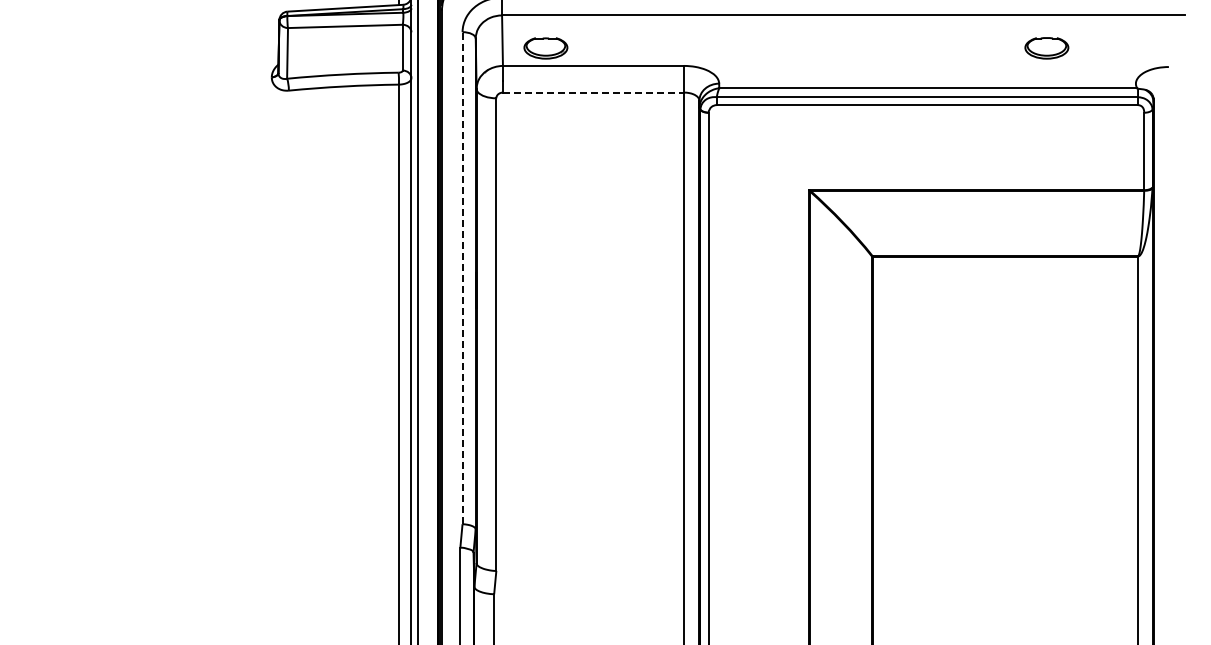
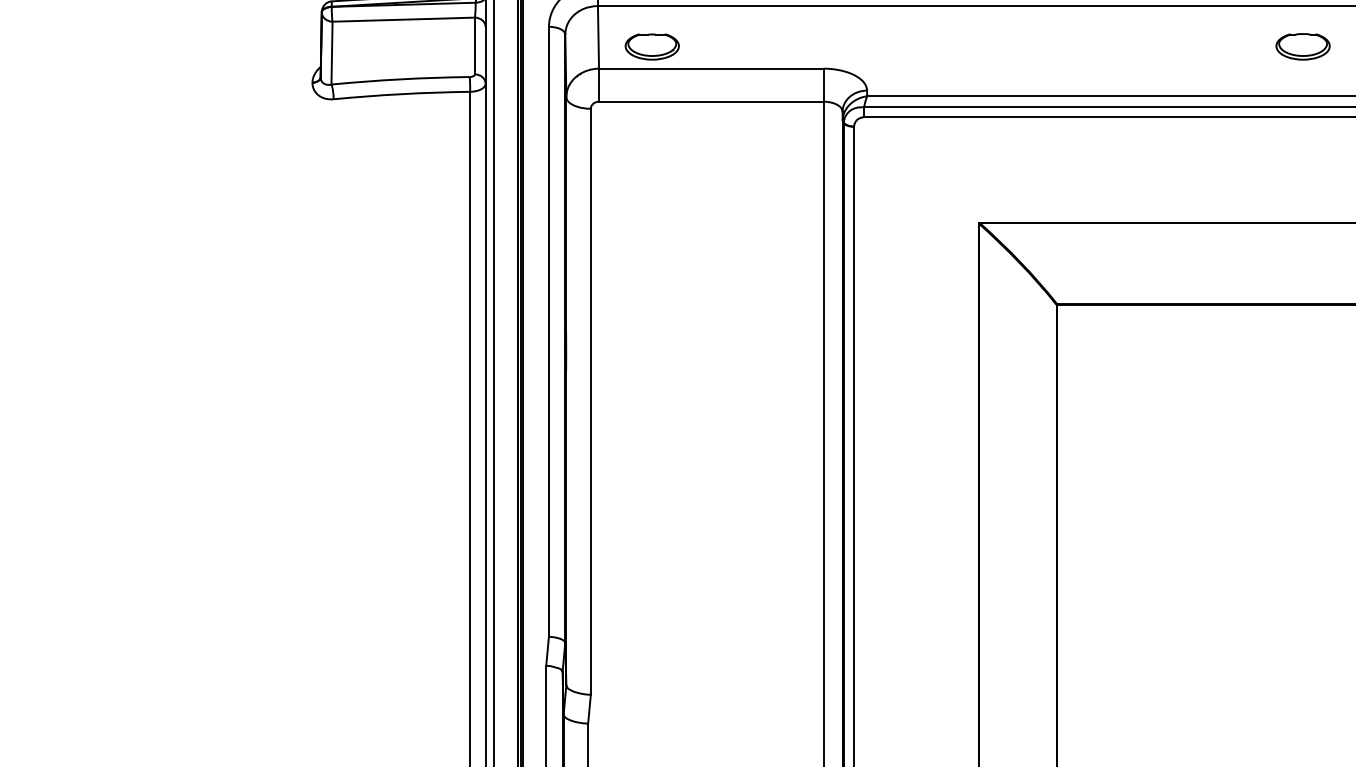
part: (1046, 48) -> (1302, 47), moved
line: (593, 92) -> (711, 101), dashed -> solid
line: (462, 277) -> (548, 330), dashed -> solid

